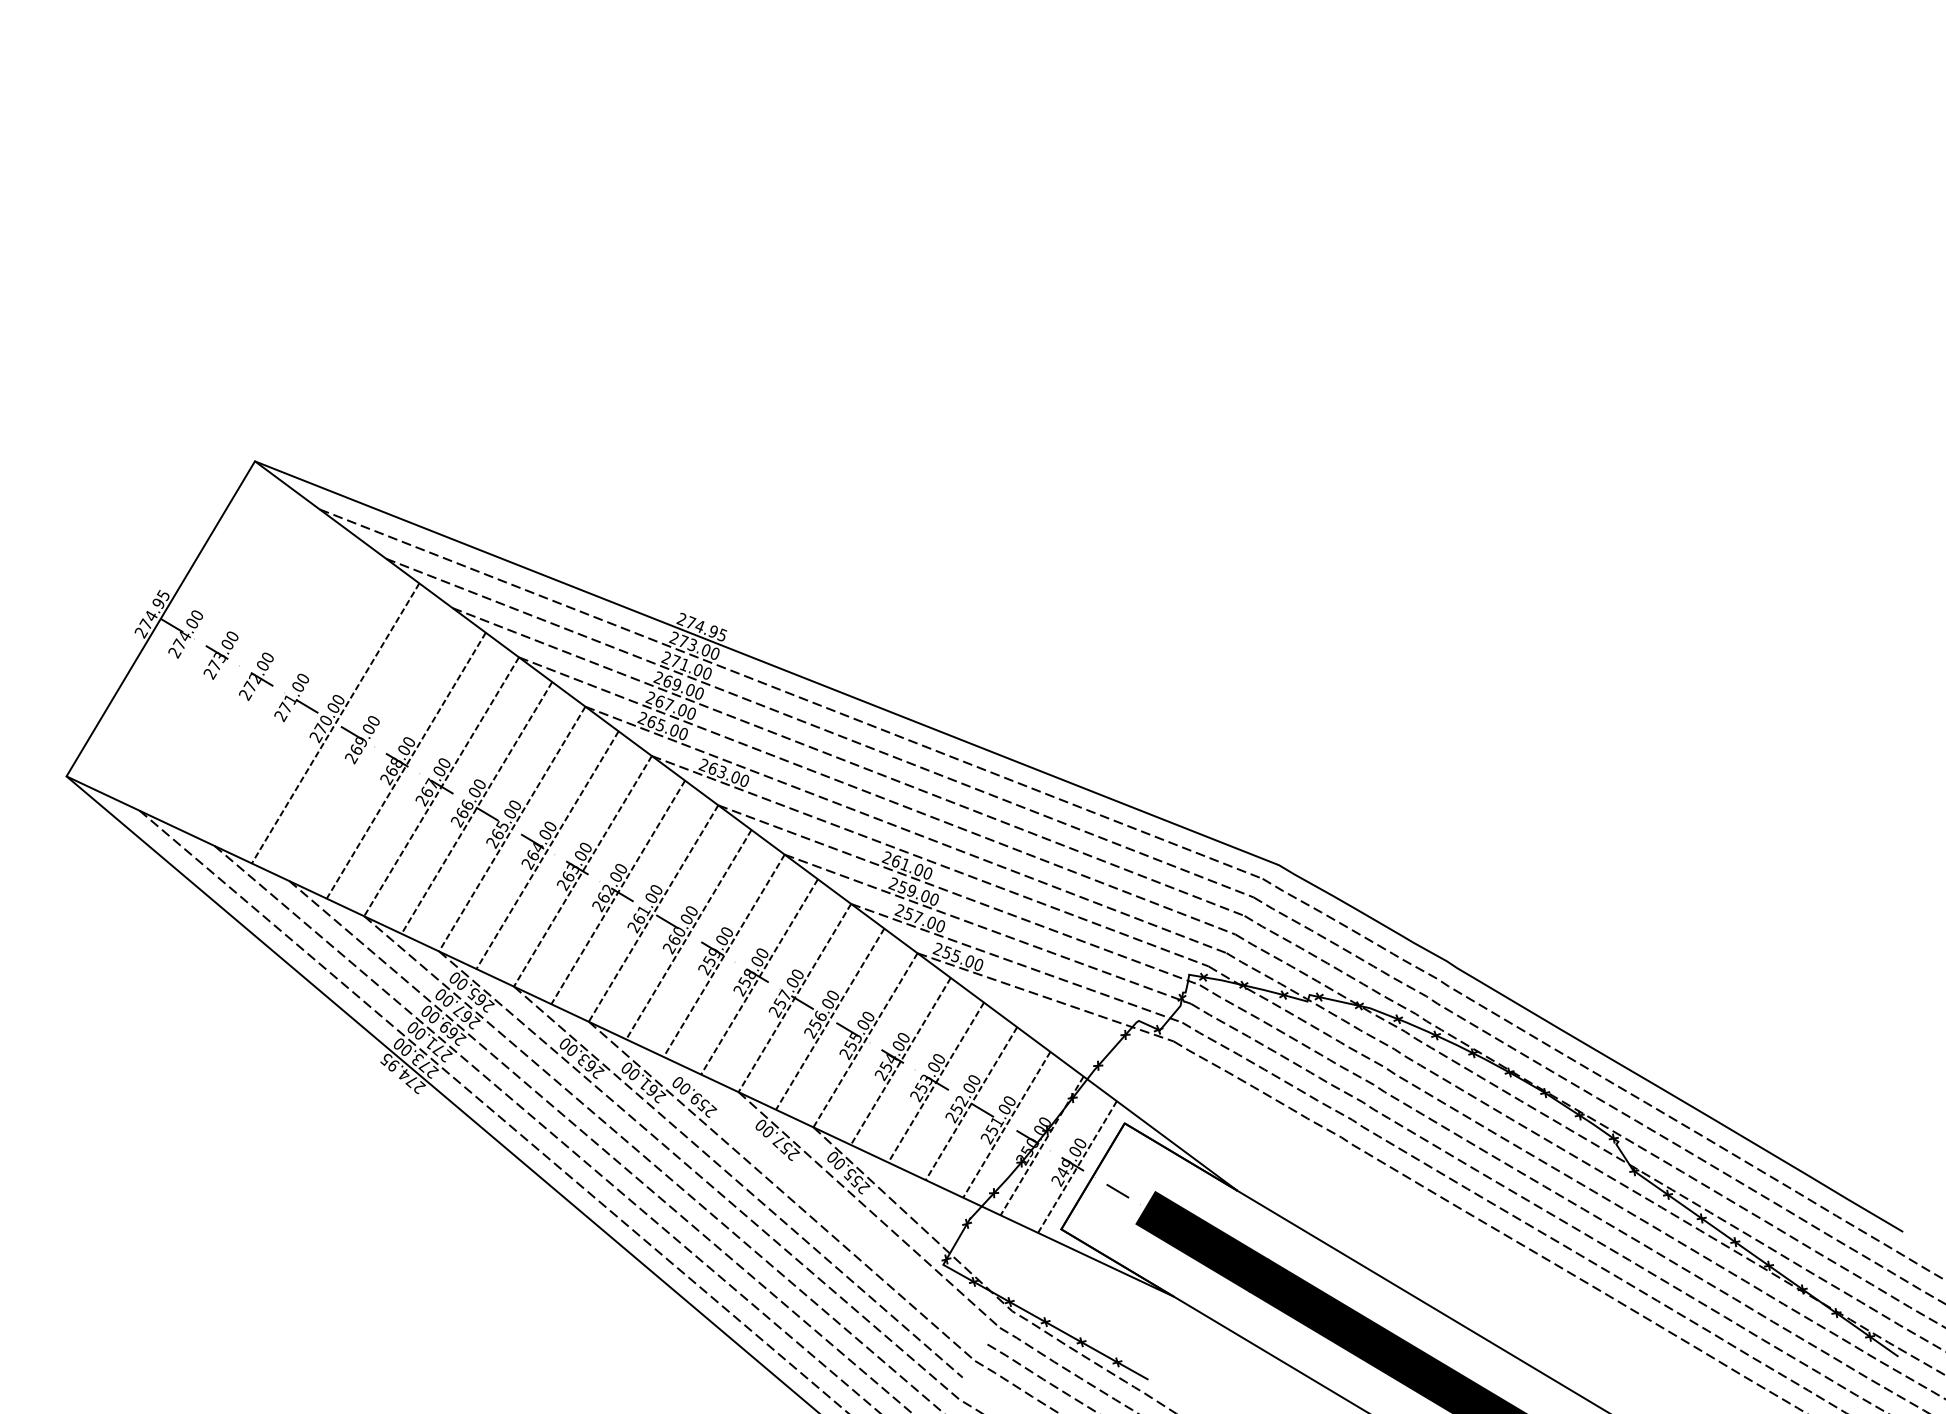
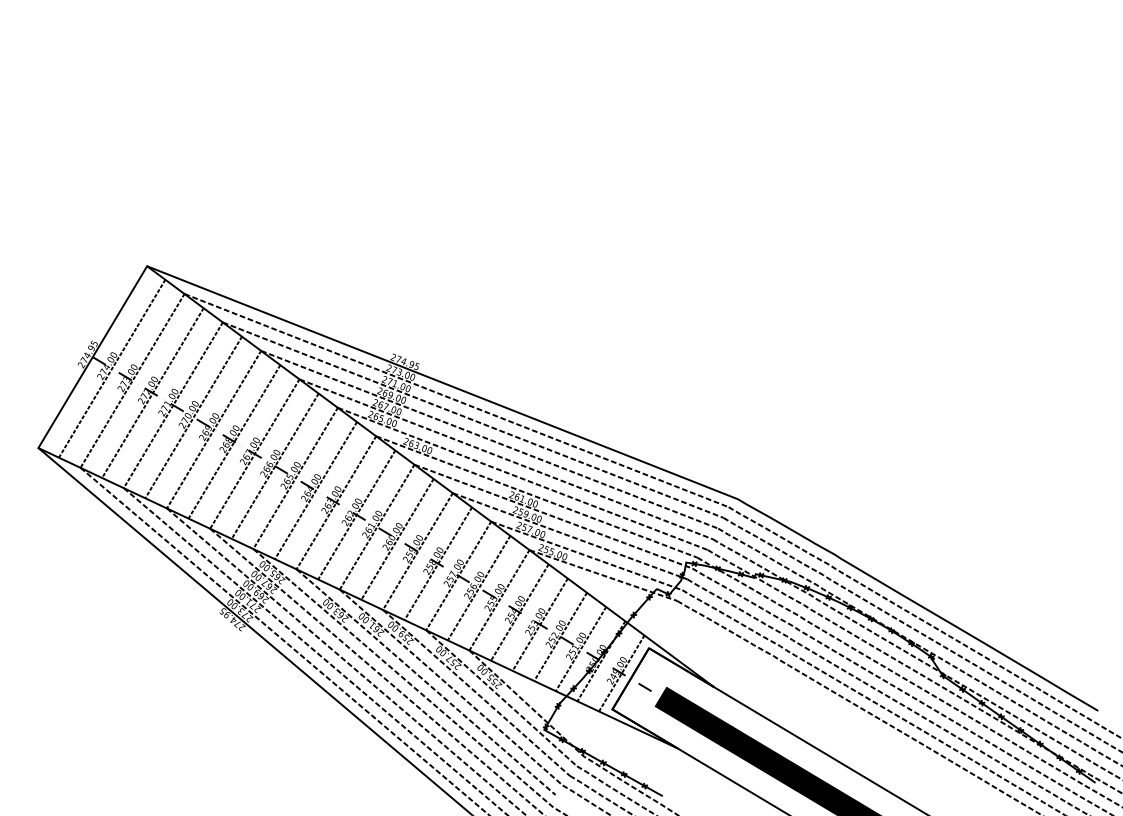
line: (193, 638) -> (111, 368), added
line: (229, 659) -> (132, 380), added
line: (264, 680) -> (152, 392), added
line: (298, 702) -> (172, 405), added
line: (369, 744) -> (213, 429), added
line: (825, 1200) -> (476, 692), added

